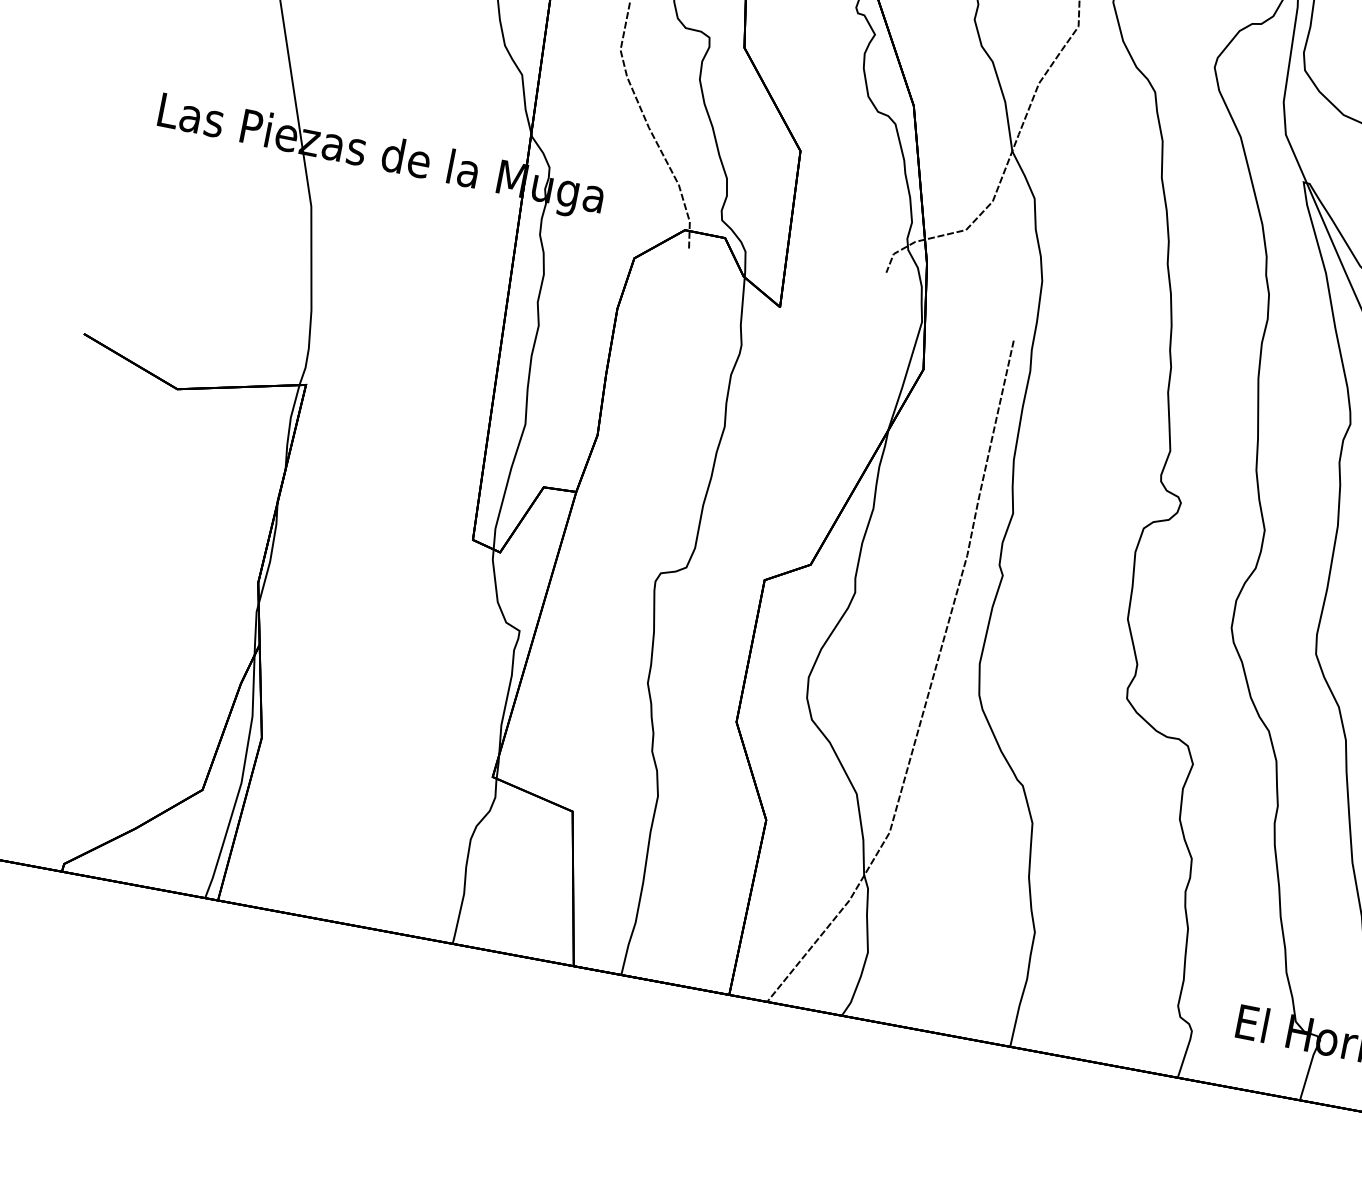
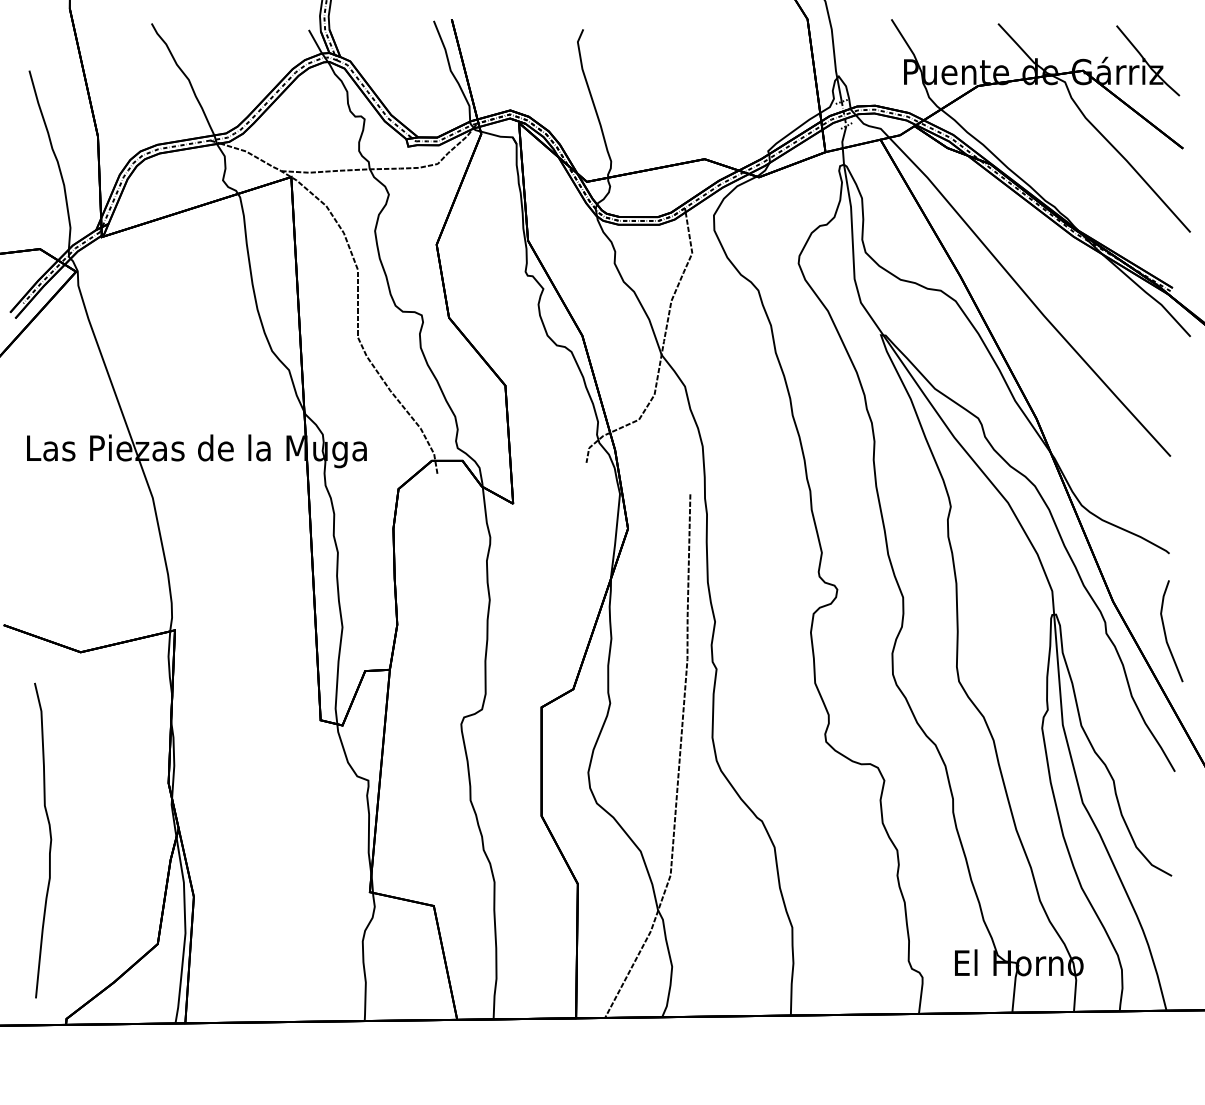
curve: (89, 627) -> (50, 840), added

